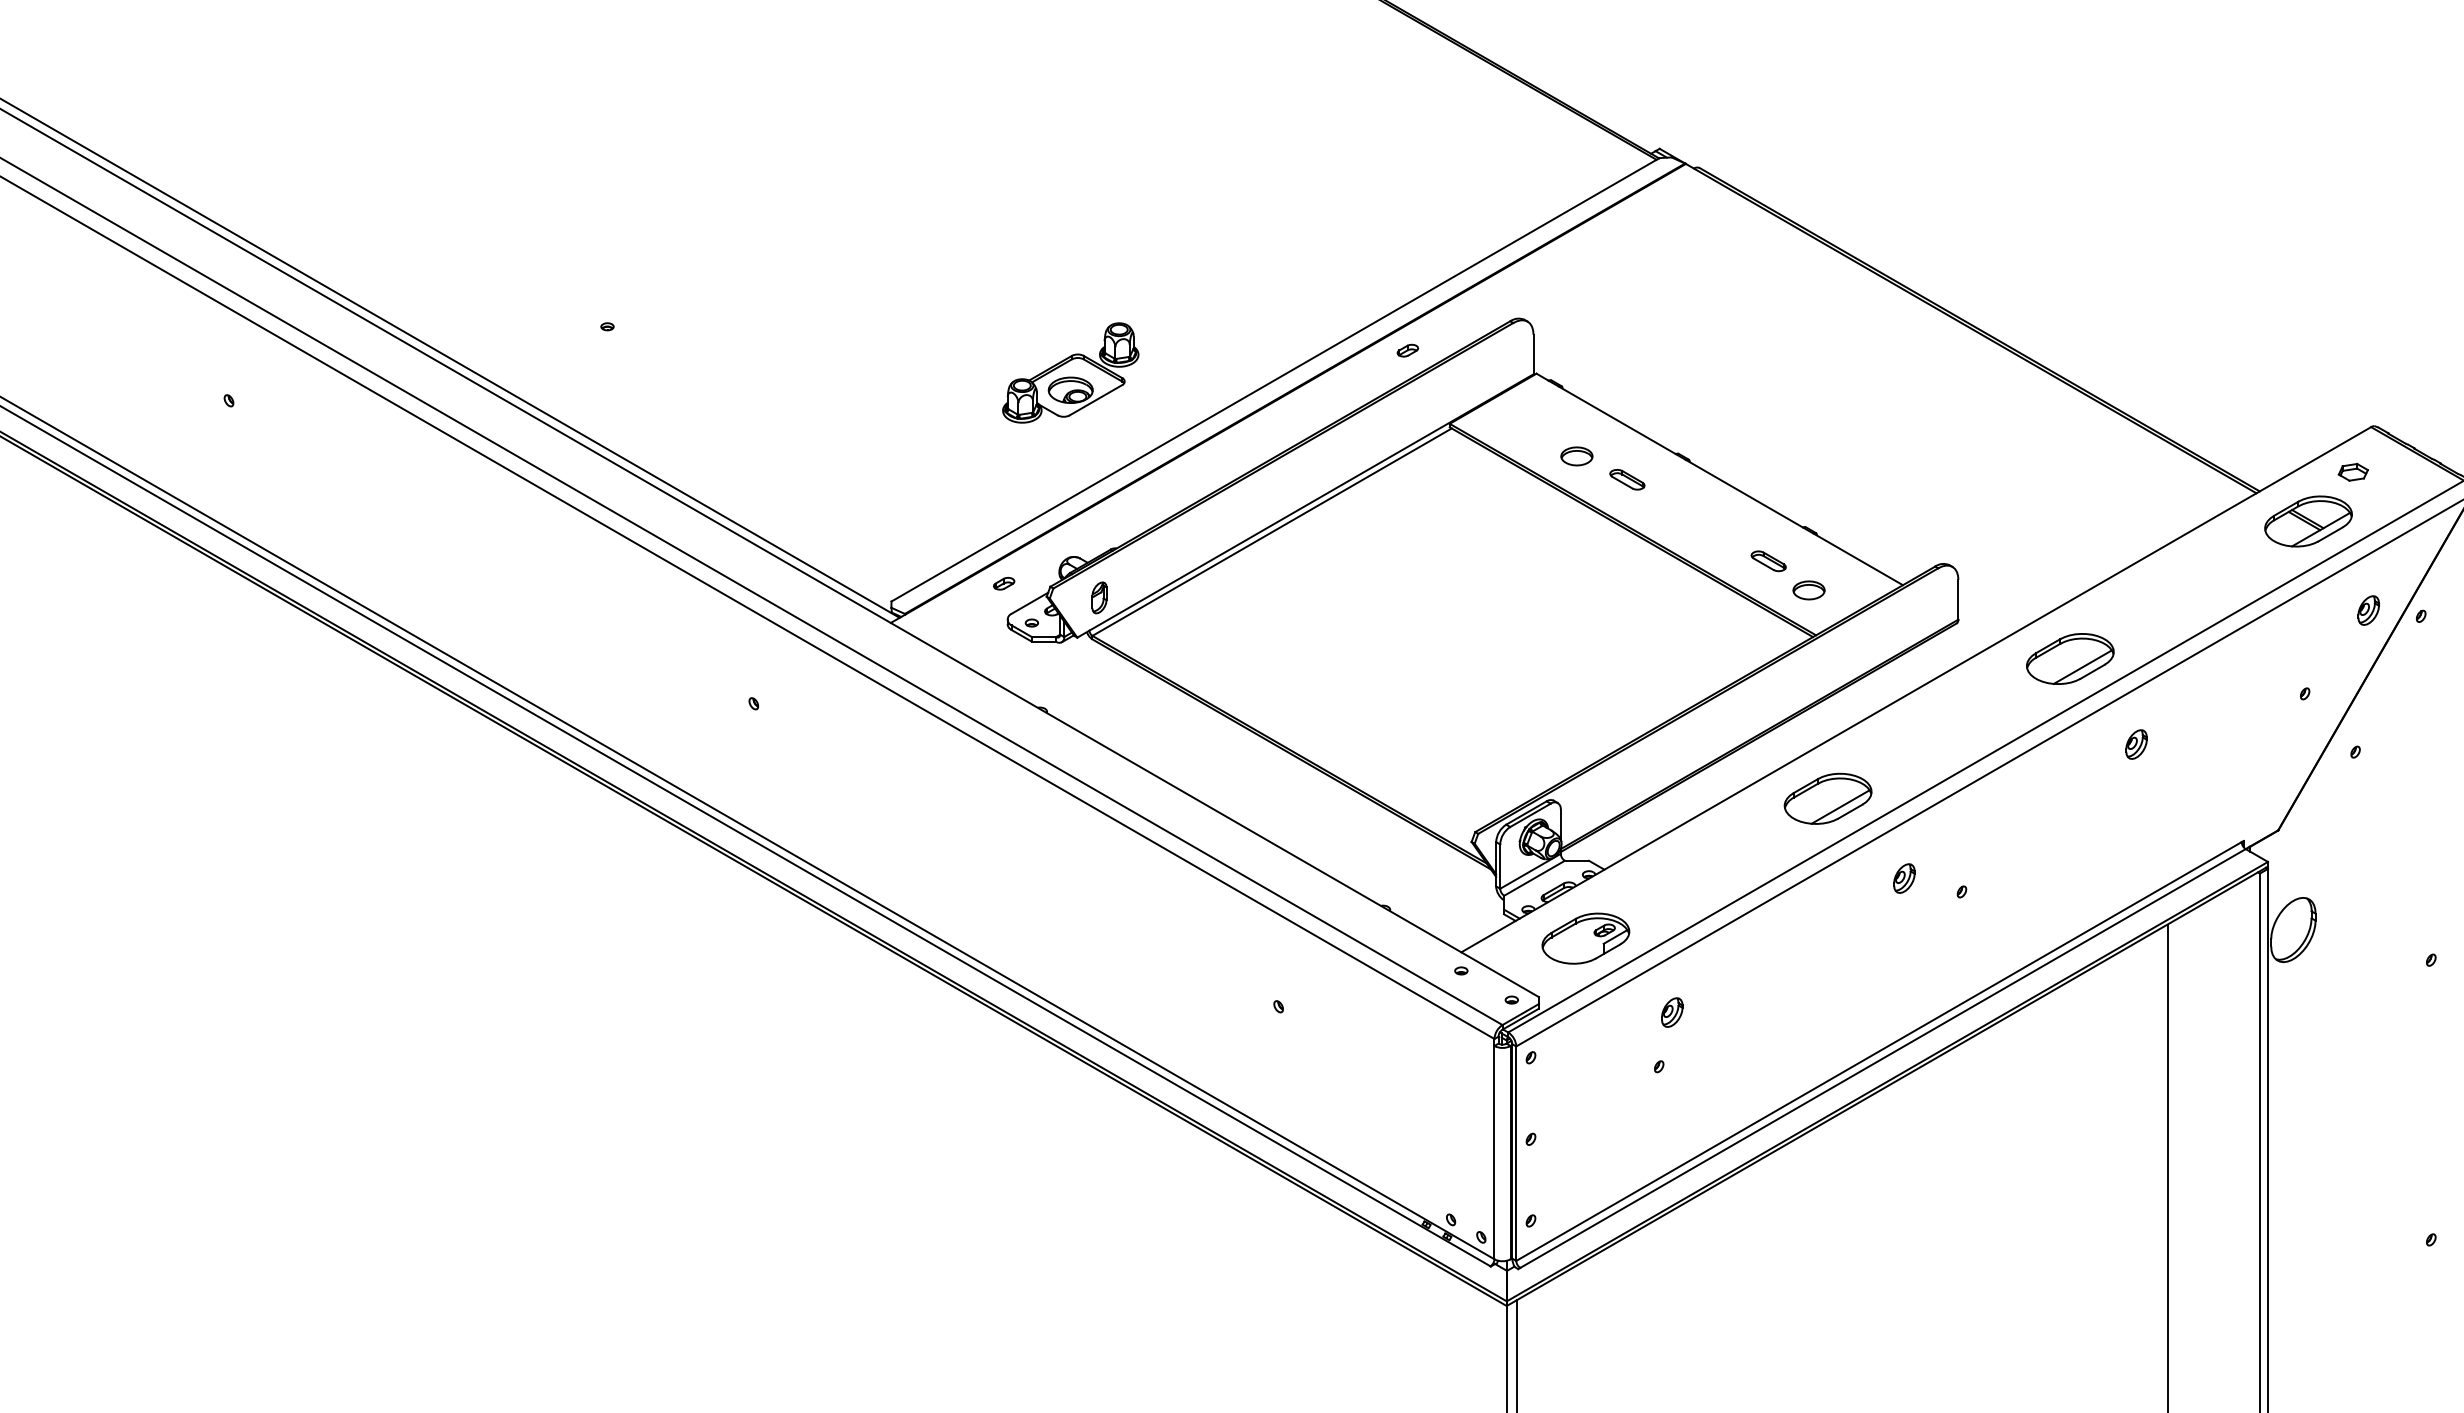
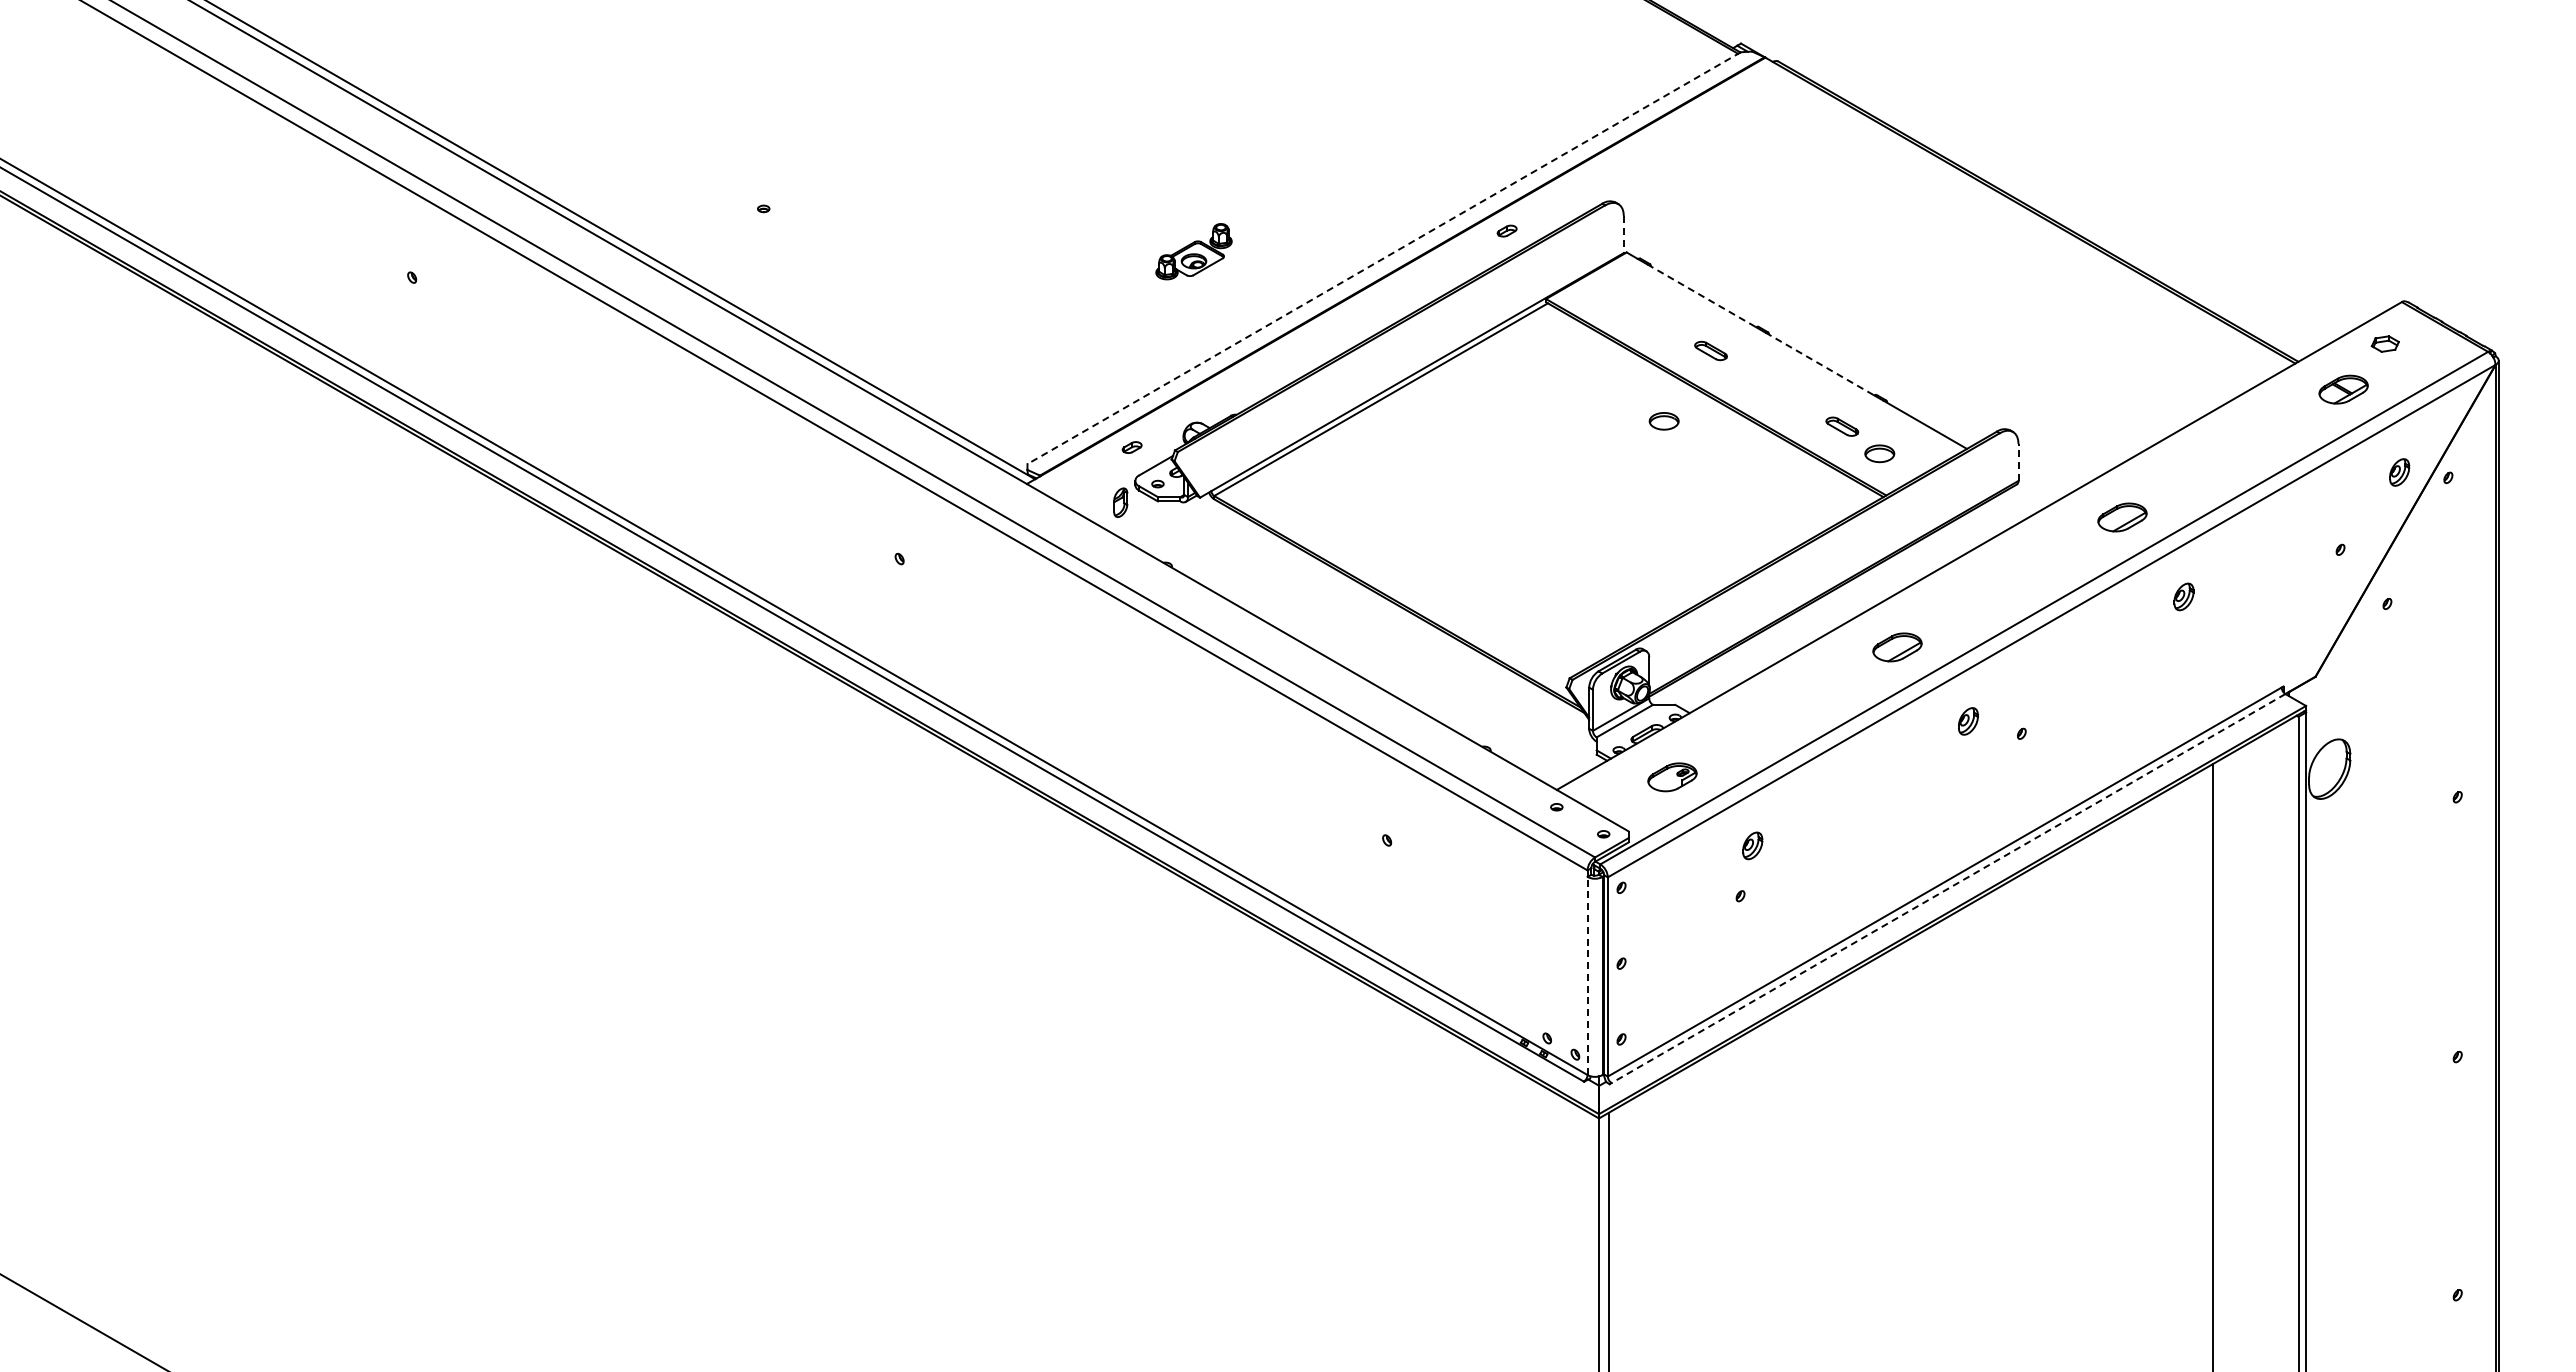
line: (1533, 355) -> (1623, 235), solid -> dashed
part: (1070, 372) -> (1193, 251), size x0.6
line: (1275, 380) -> (1384, 258), solid -> dashed
line: (1617, 420) -> (1701, 295), solid -> dashed
part: (1576, 456) -> (1663, 421), moved
line: (1744, 493) -> (1819, 363), solid -> dashed
part: (2308, 521) -> (2343, 389), size x0.6
part: (1099, 597) -> (1120, 502), moved
line: (1958, 598) -> (2018, 461), solid -> dashed
part: (2070, 659) -> (2122, 517), size x0.6
part: (1828, 798) -> (1897, 647), size x0.6
part: (1585, 938) -> (1672, 777), size x0.6
line: (1883, 1058) -> (1948, 888), solid -> dashed
line: (1494, 1152) -> (1587, 975), solid -> dashed

